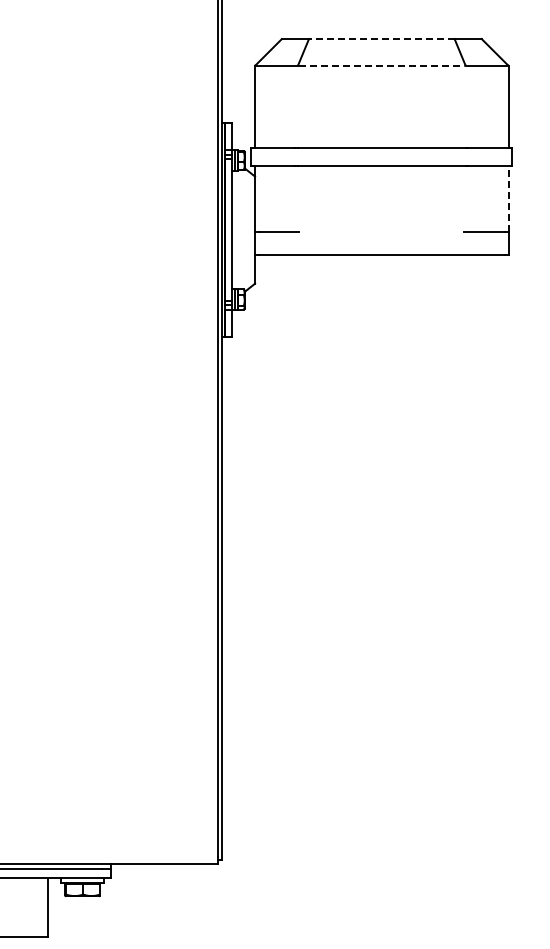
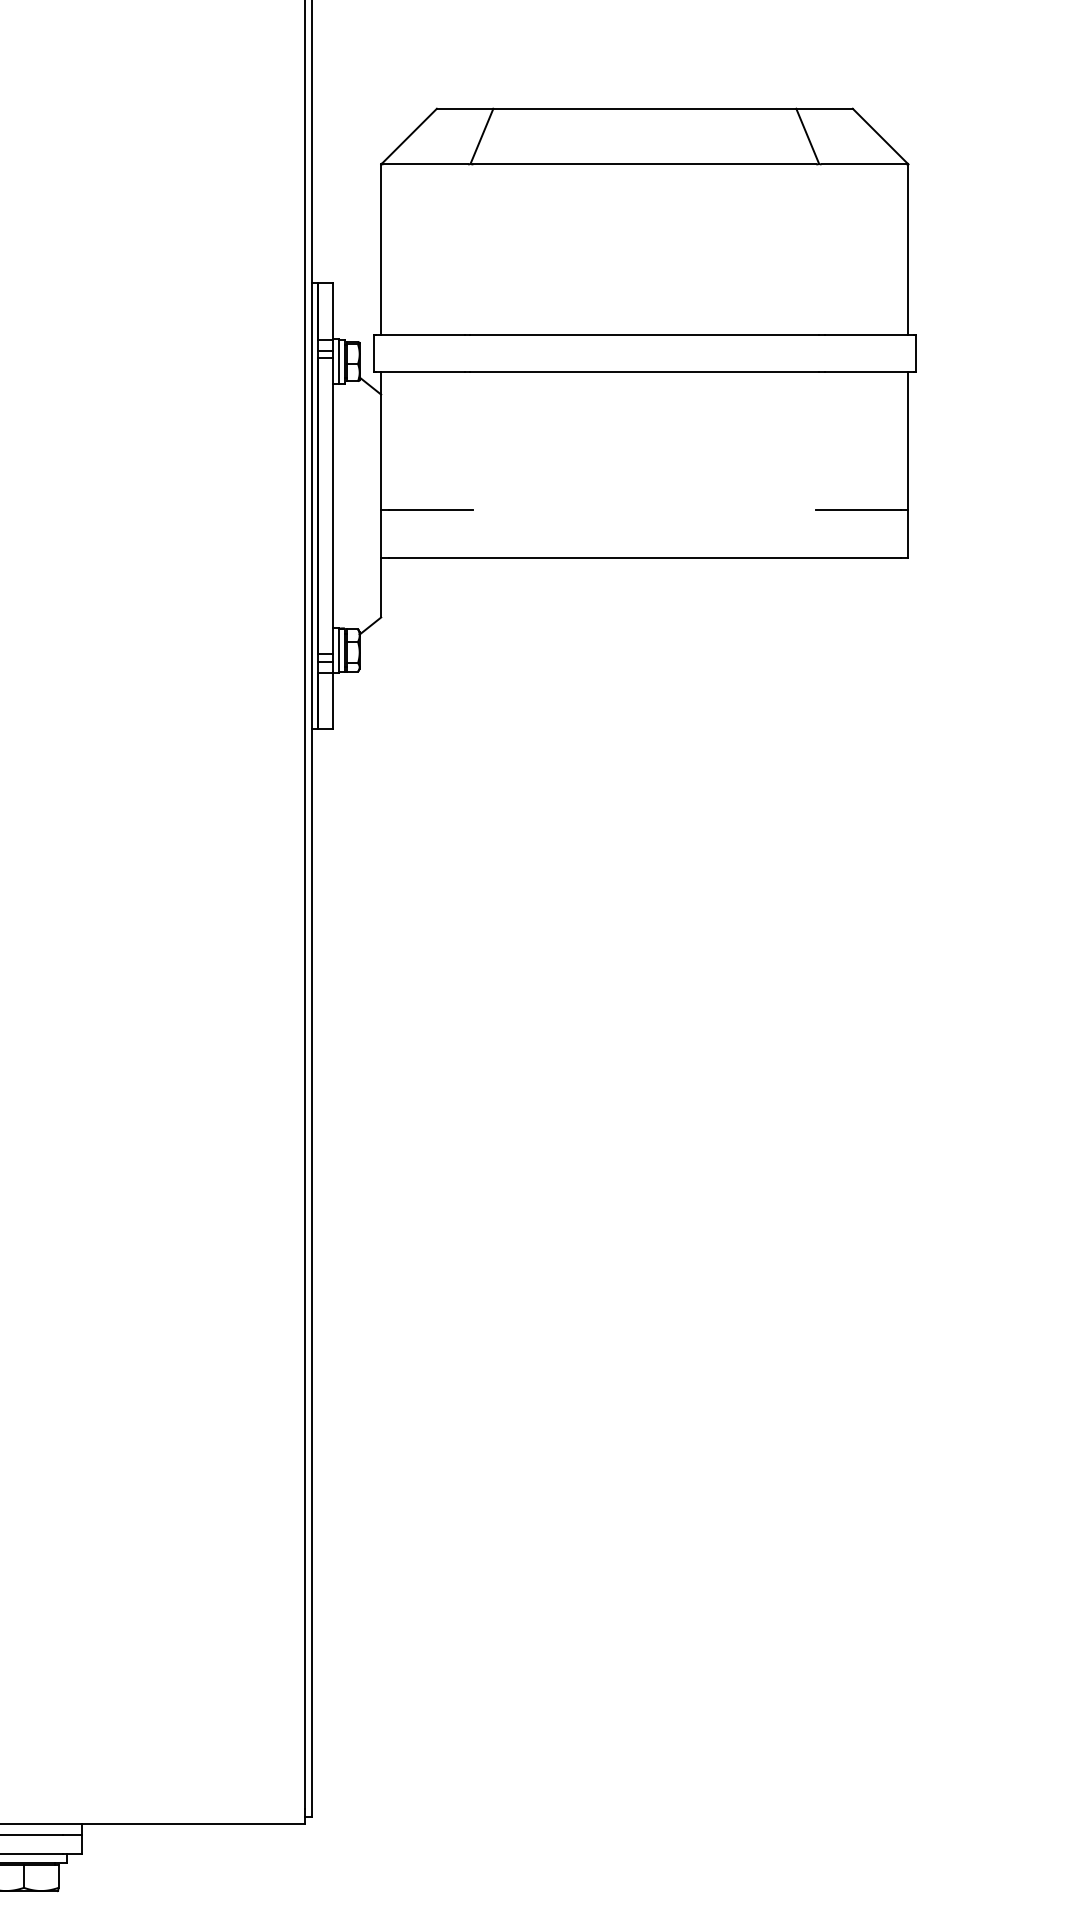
line: (381, 39) -> (644, 109), dashed -> solid
line: (382, 65) -> (646, 163), dashed -> solid
line: (508, 198) -> (908, 440), dashed -> solid

